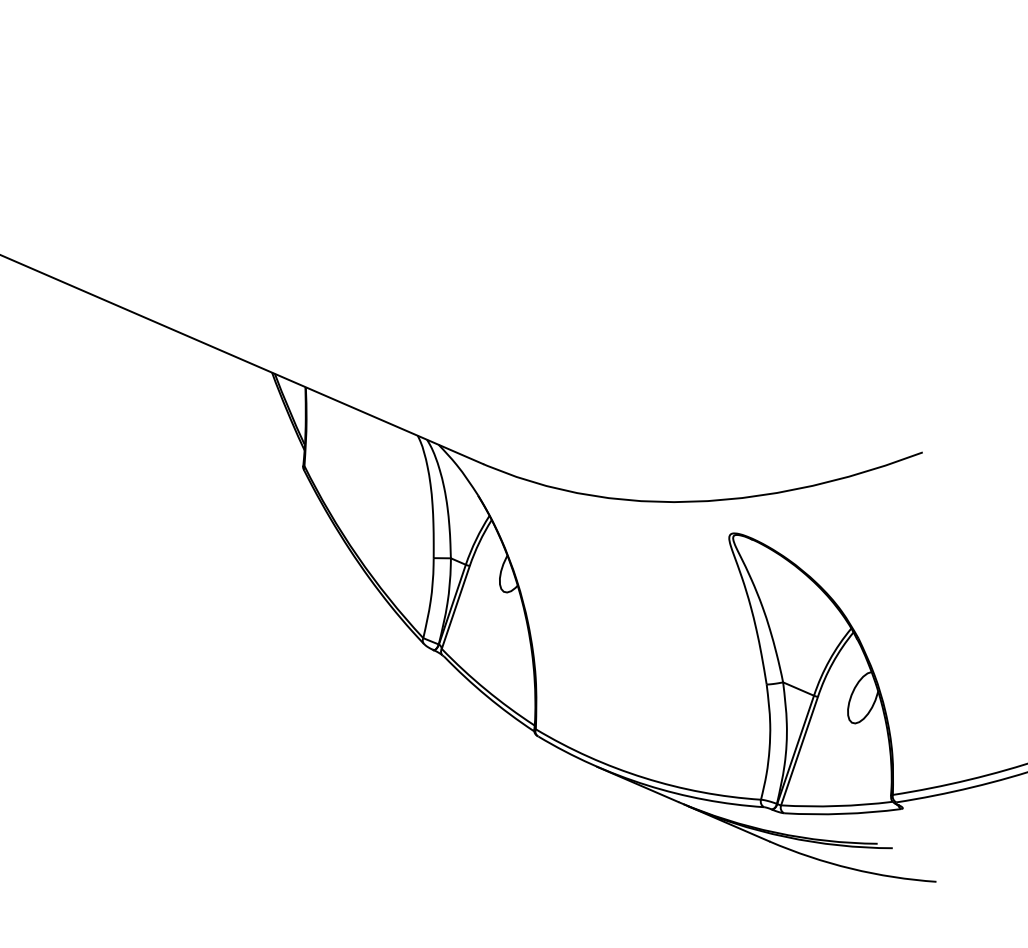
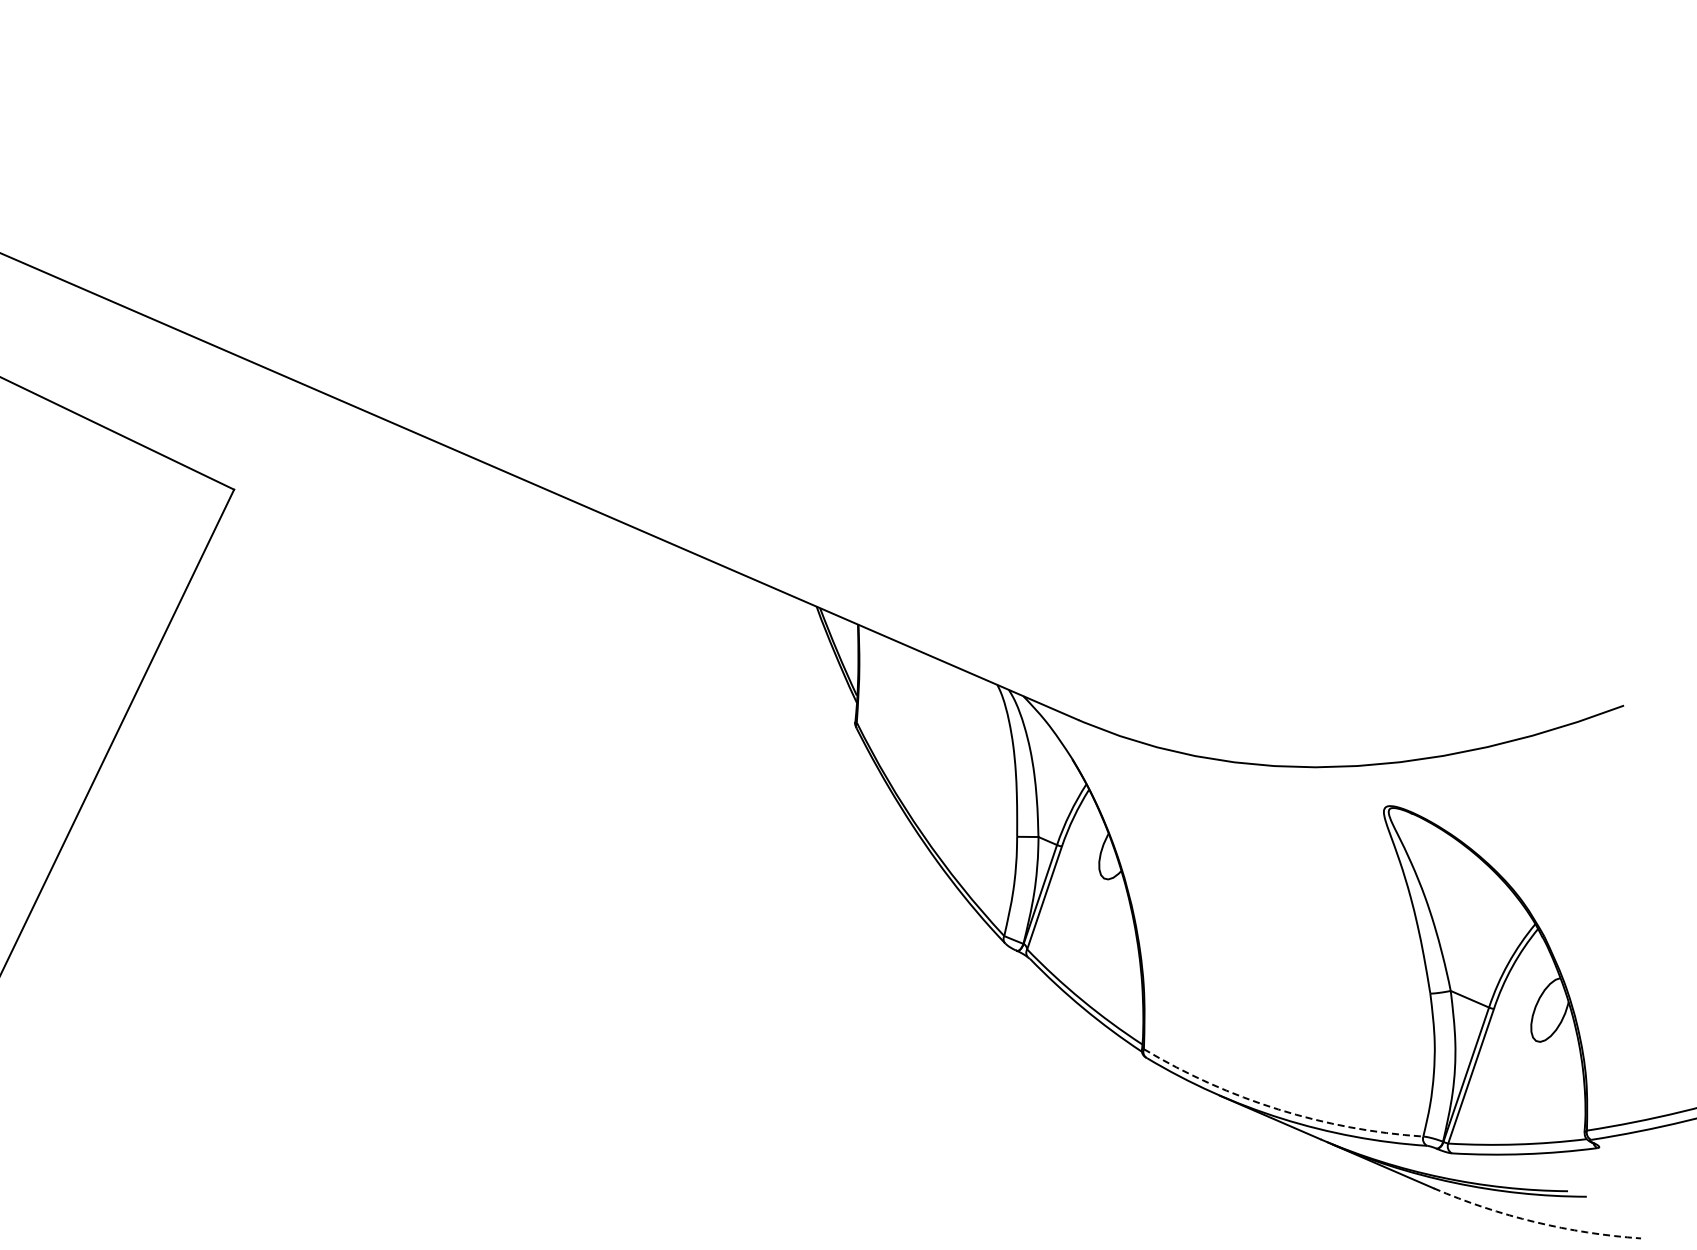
arc: (644, 777) -> (1278, 1109), solid -> dashed
arc: (851, 868) -> (1535, 1222), solid -> dashed

